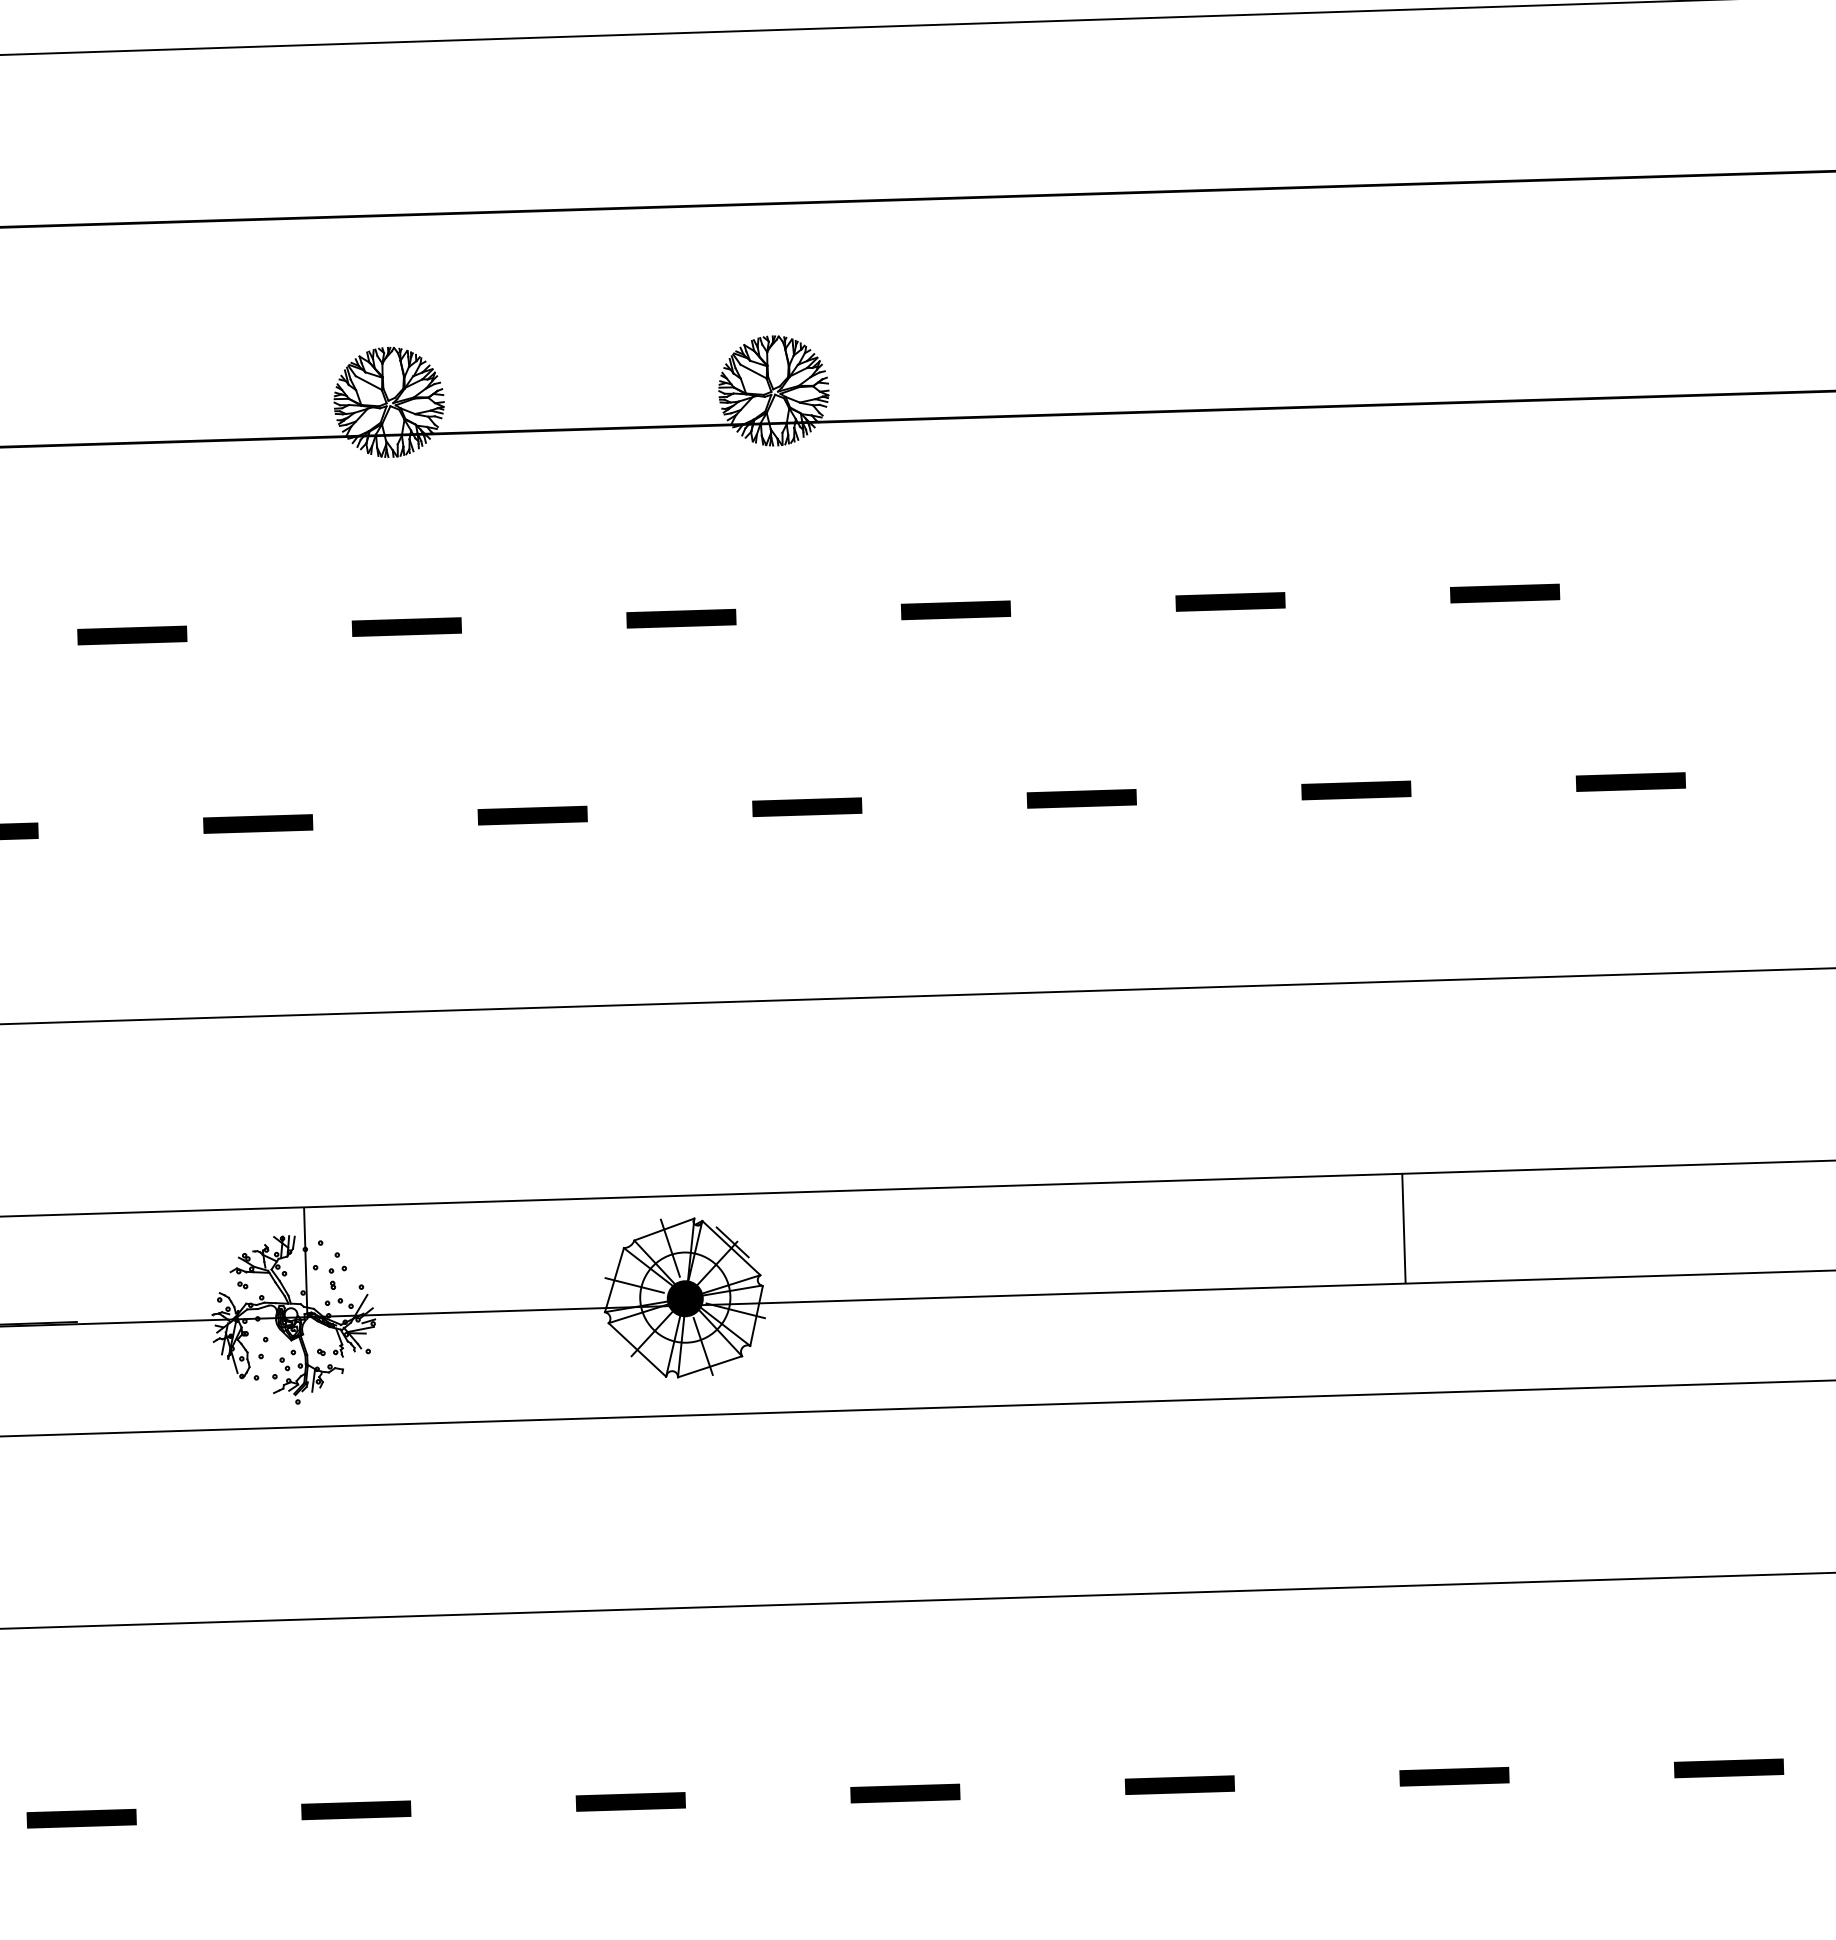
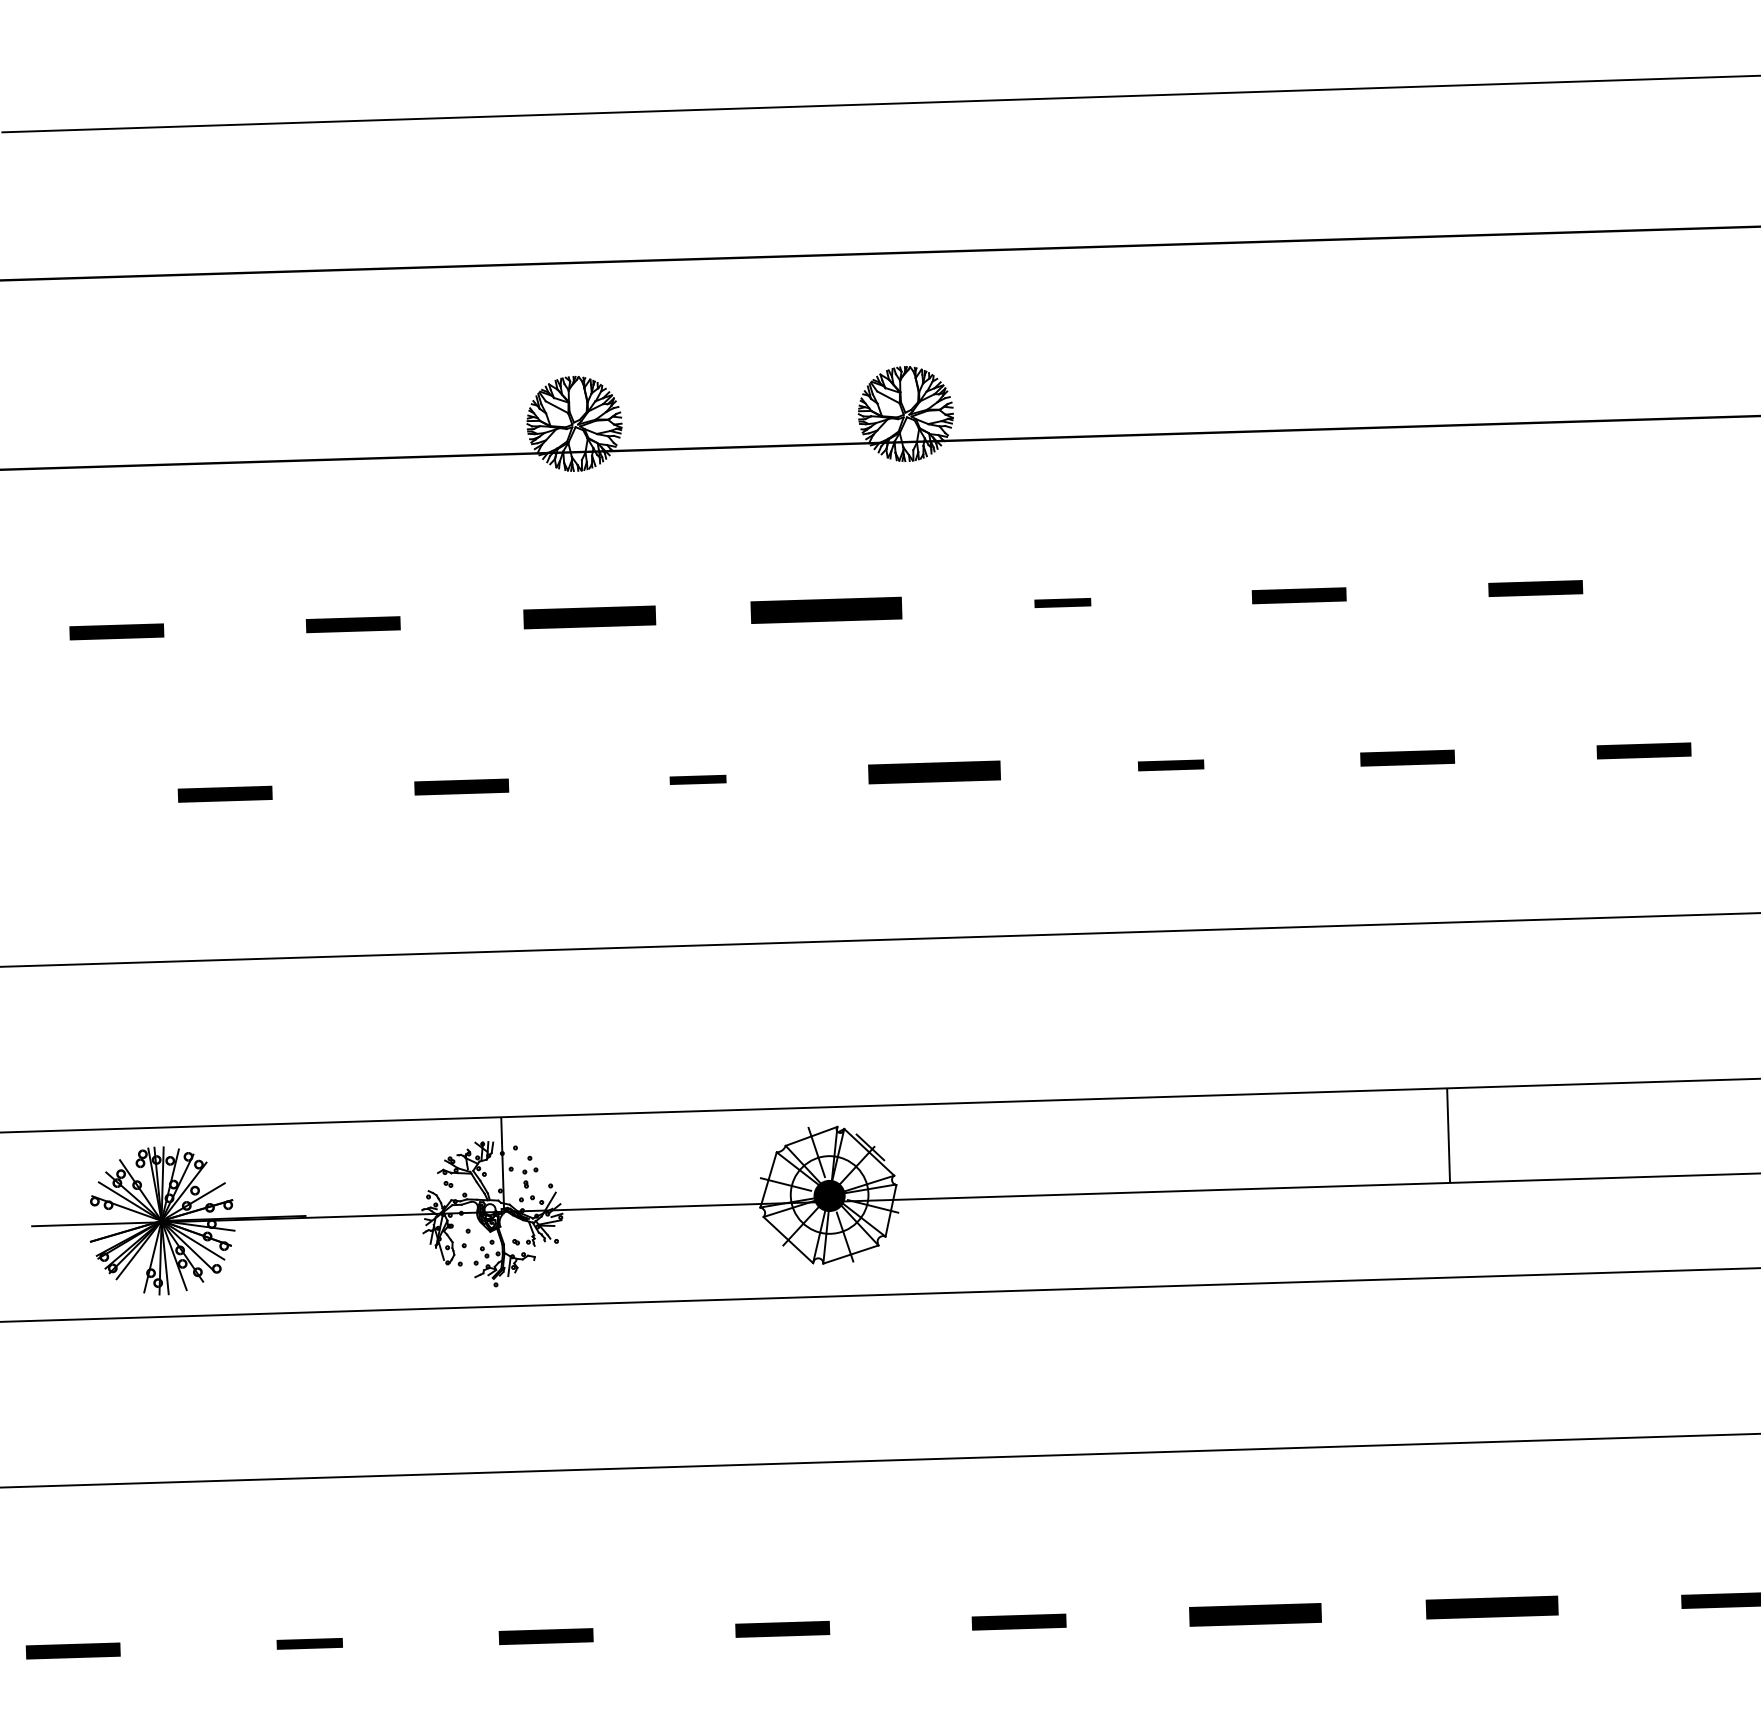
part: (955, 609) -> (1062, 602), size x0.6
part: (680, 617) -> (825, 609), size x1.6
part: (406, 627) -> (589, 617), size x1.4
part: (1081, 798) -> (1170, 765), size x0.7
part: (807, 807) -> (934, 772), size x1.4
part: (531, 815) -> (697, 779), size x0.6
part: (1453, 1776) -> (1491, 1607), size x1.4
part: (1179, 1784) -> (1255, 1614), size x1.4
part: (81, 1818) -> (309, 1643), size x0.7

